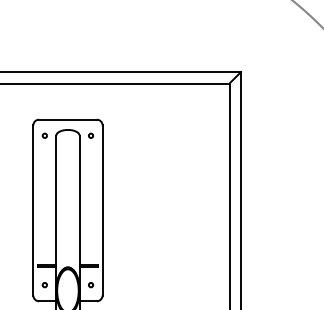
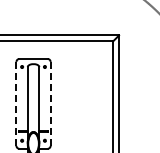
line: (102, 209) -> (50, 103), solid -> dashed
line: (33, 211) -> (16, 104), solid -> dashed

